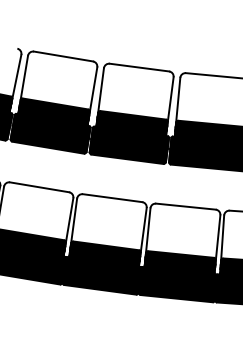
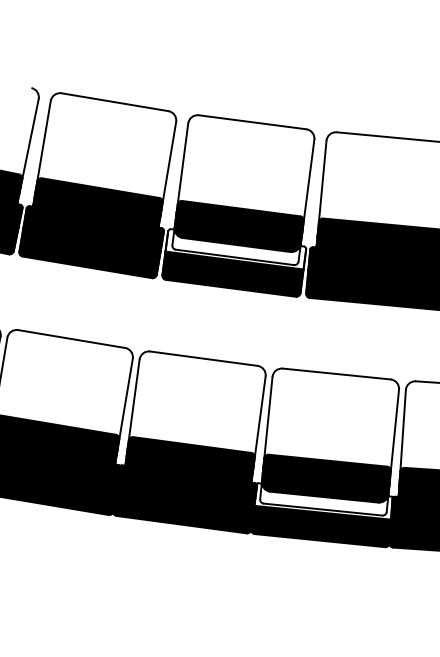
fill: (130, 136) -> (236, 247), removed
fill: (178, 276) -> (323, 500), removed

